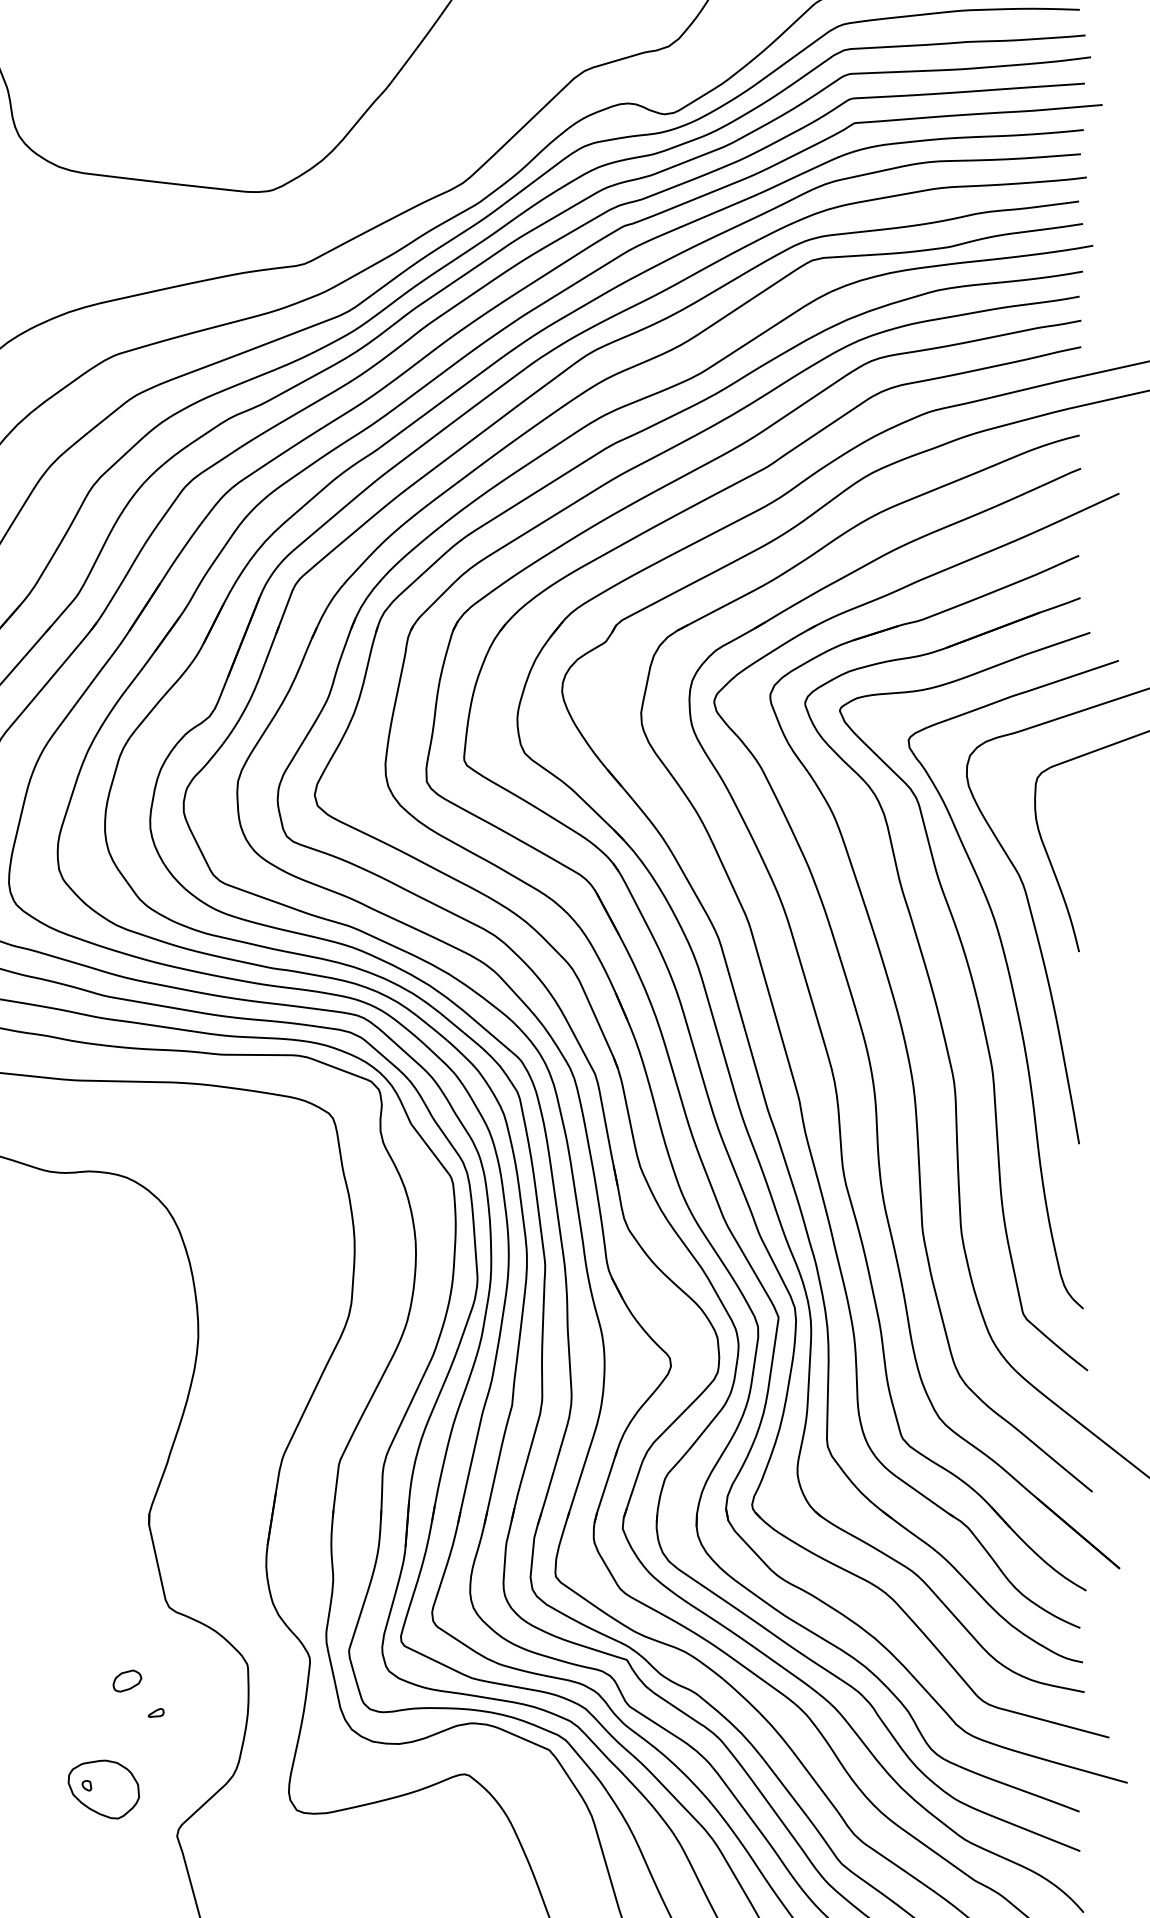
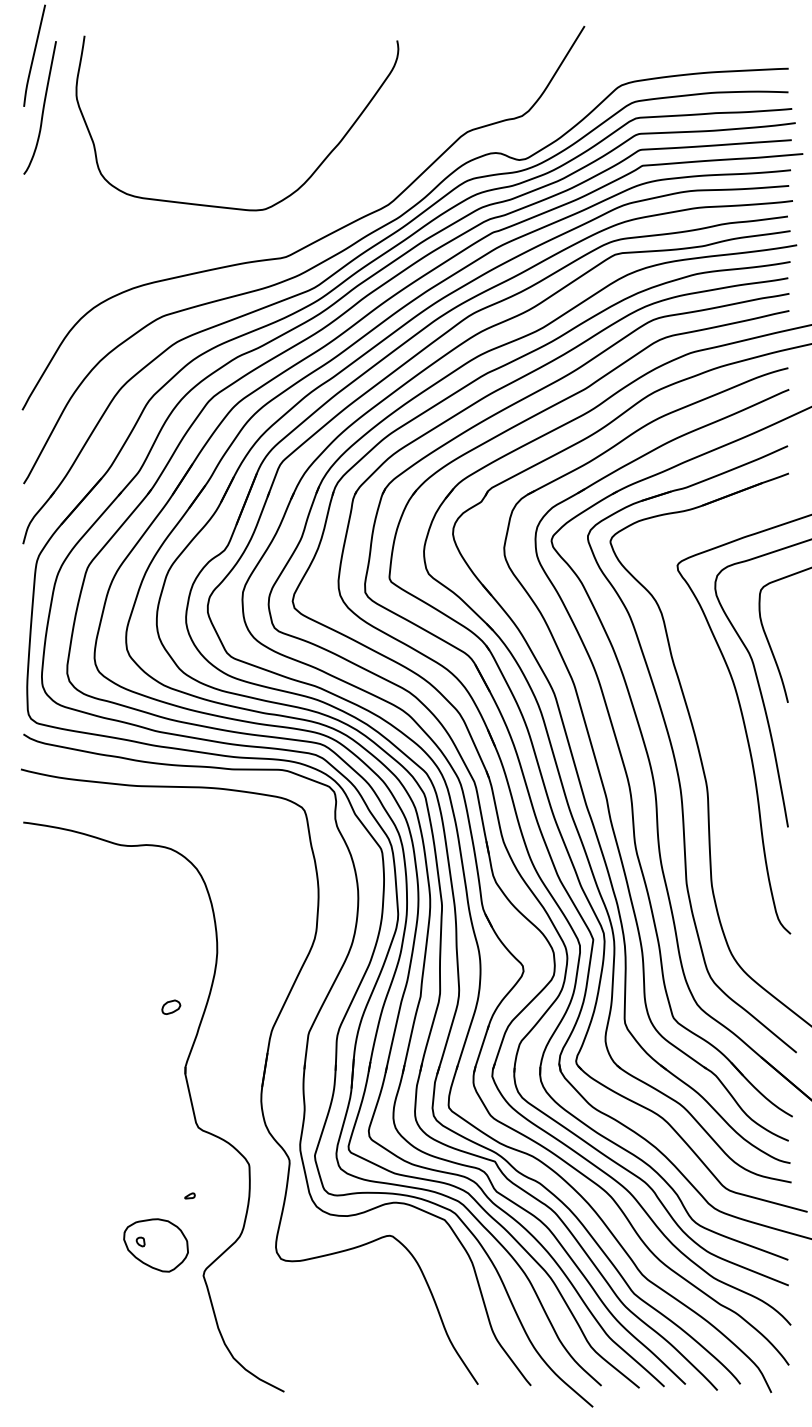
curve: (974, 997) -> (720, 732), removed
part: (127, 1679) -> (171, 1006), moved
part: (103, 1789) -> (155, 1245), size x1.4

